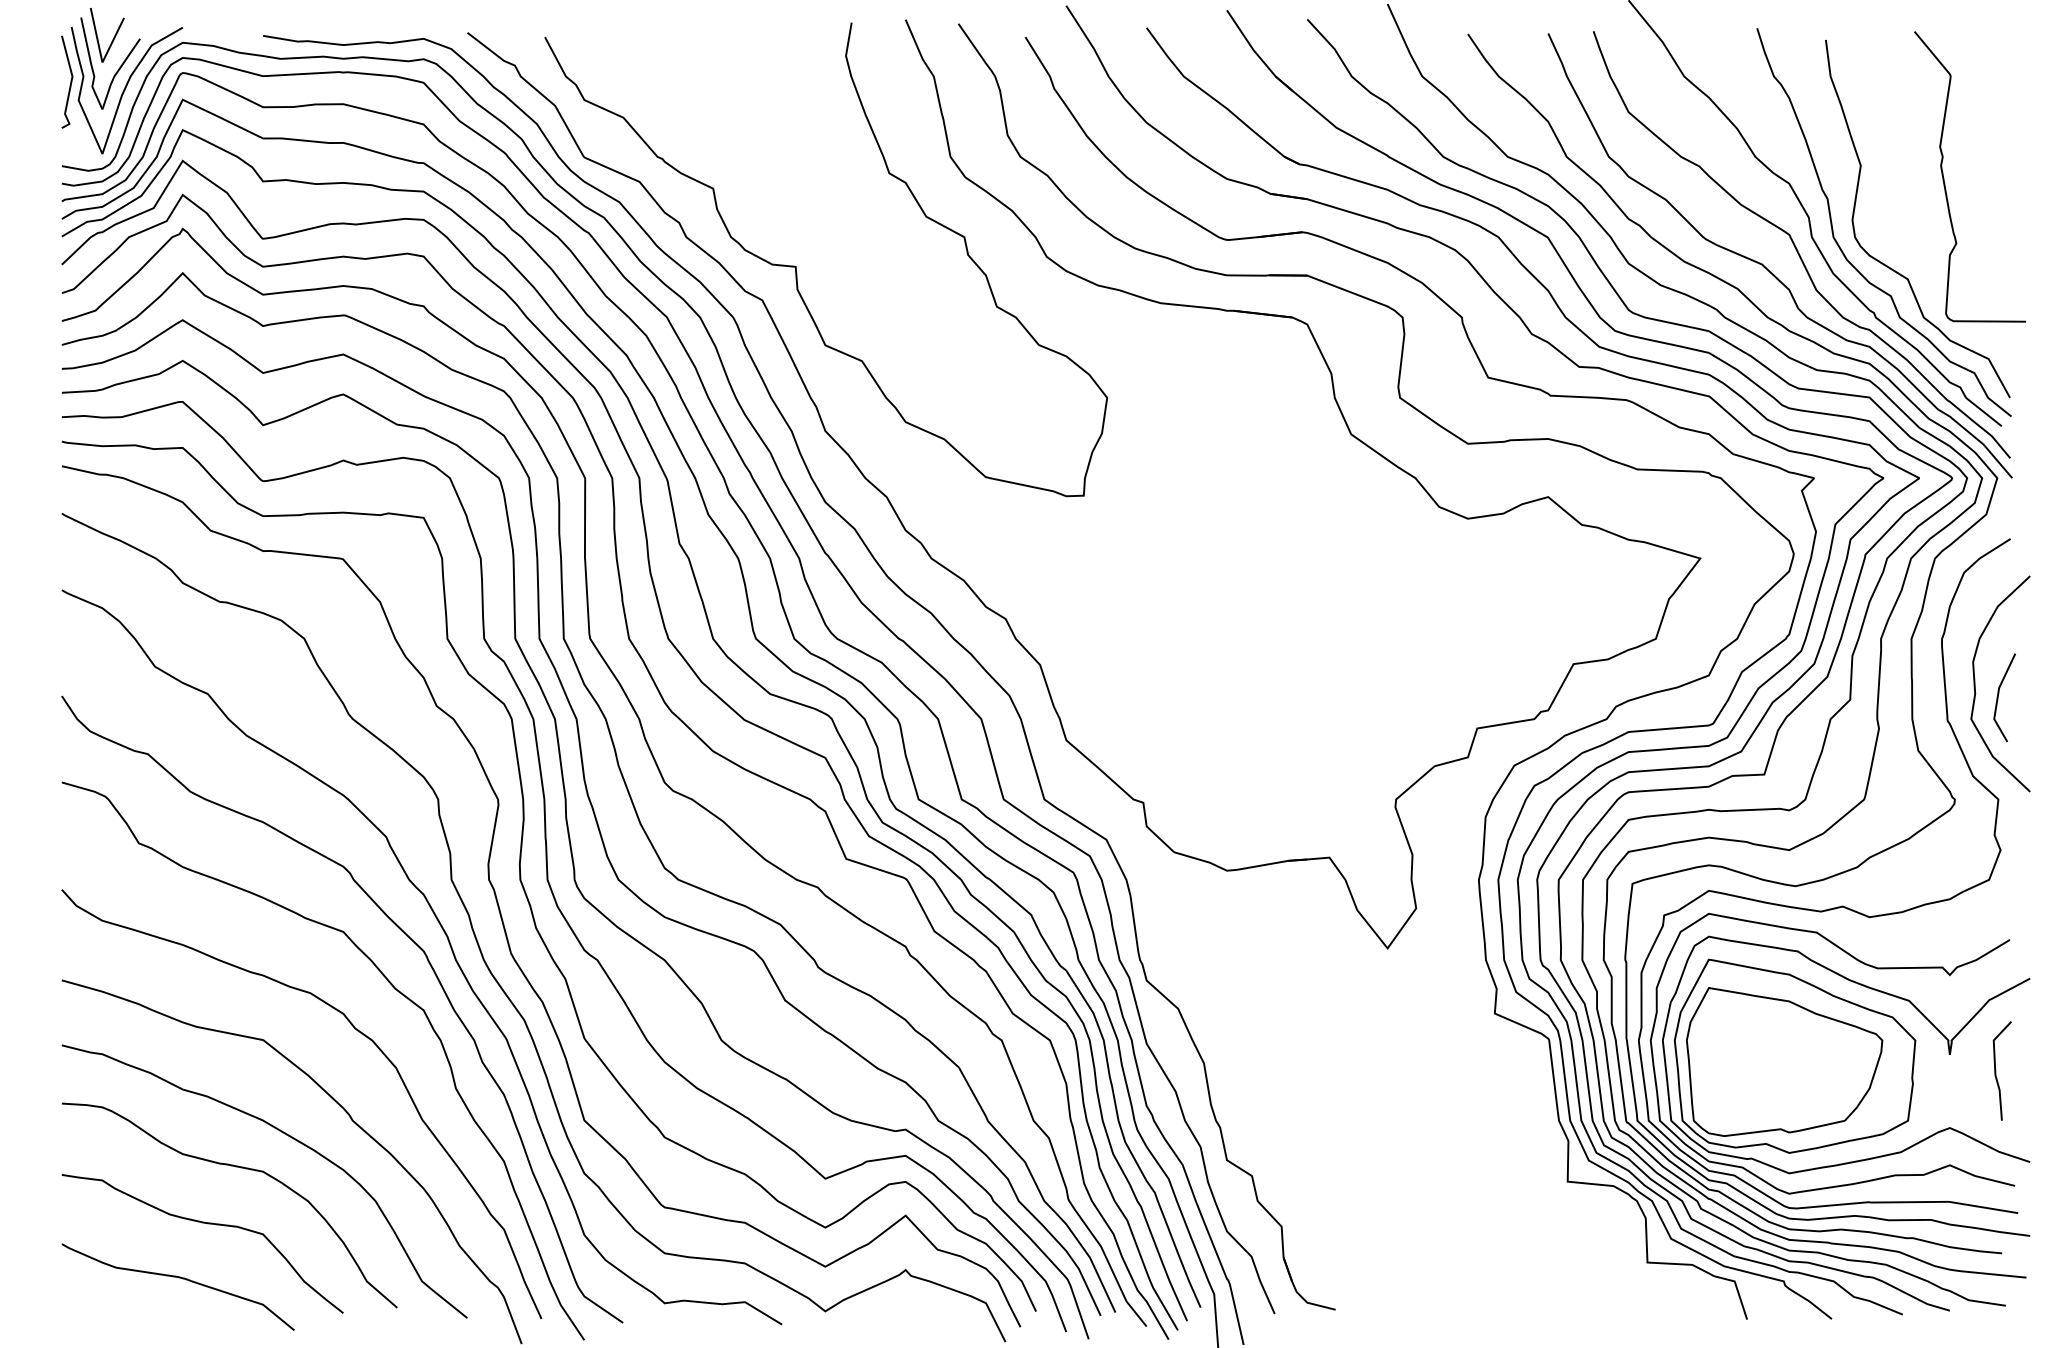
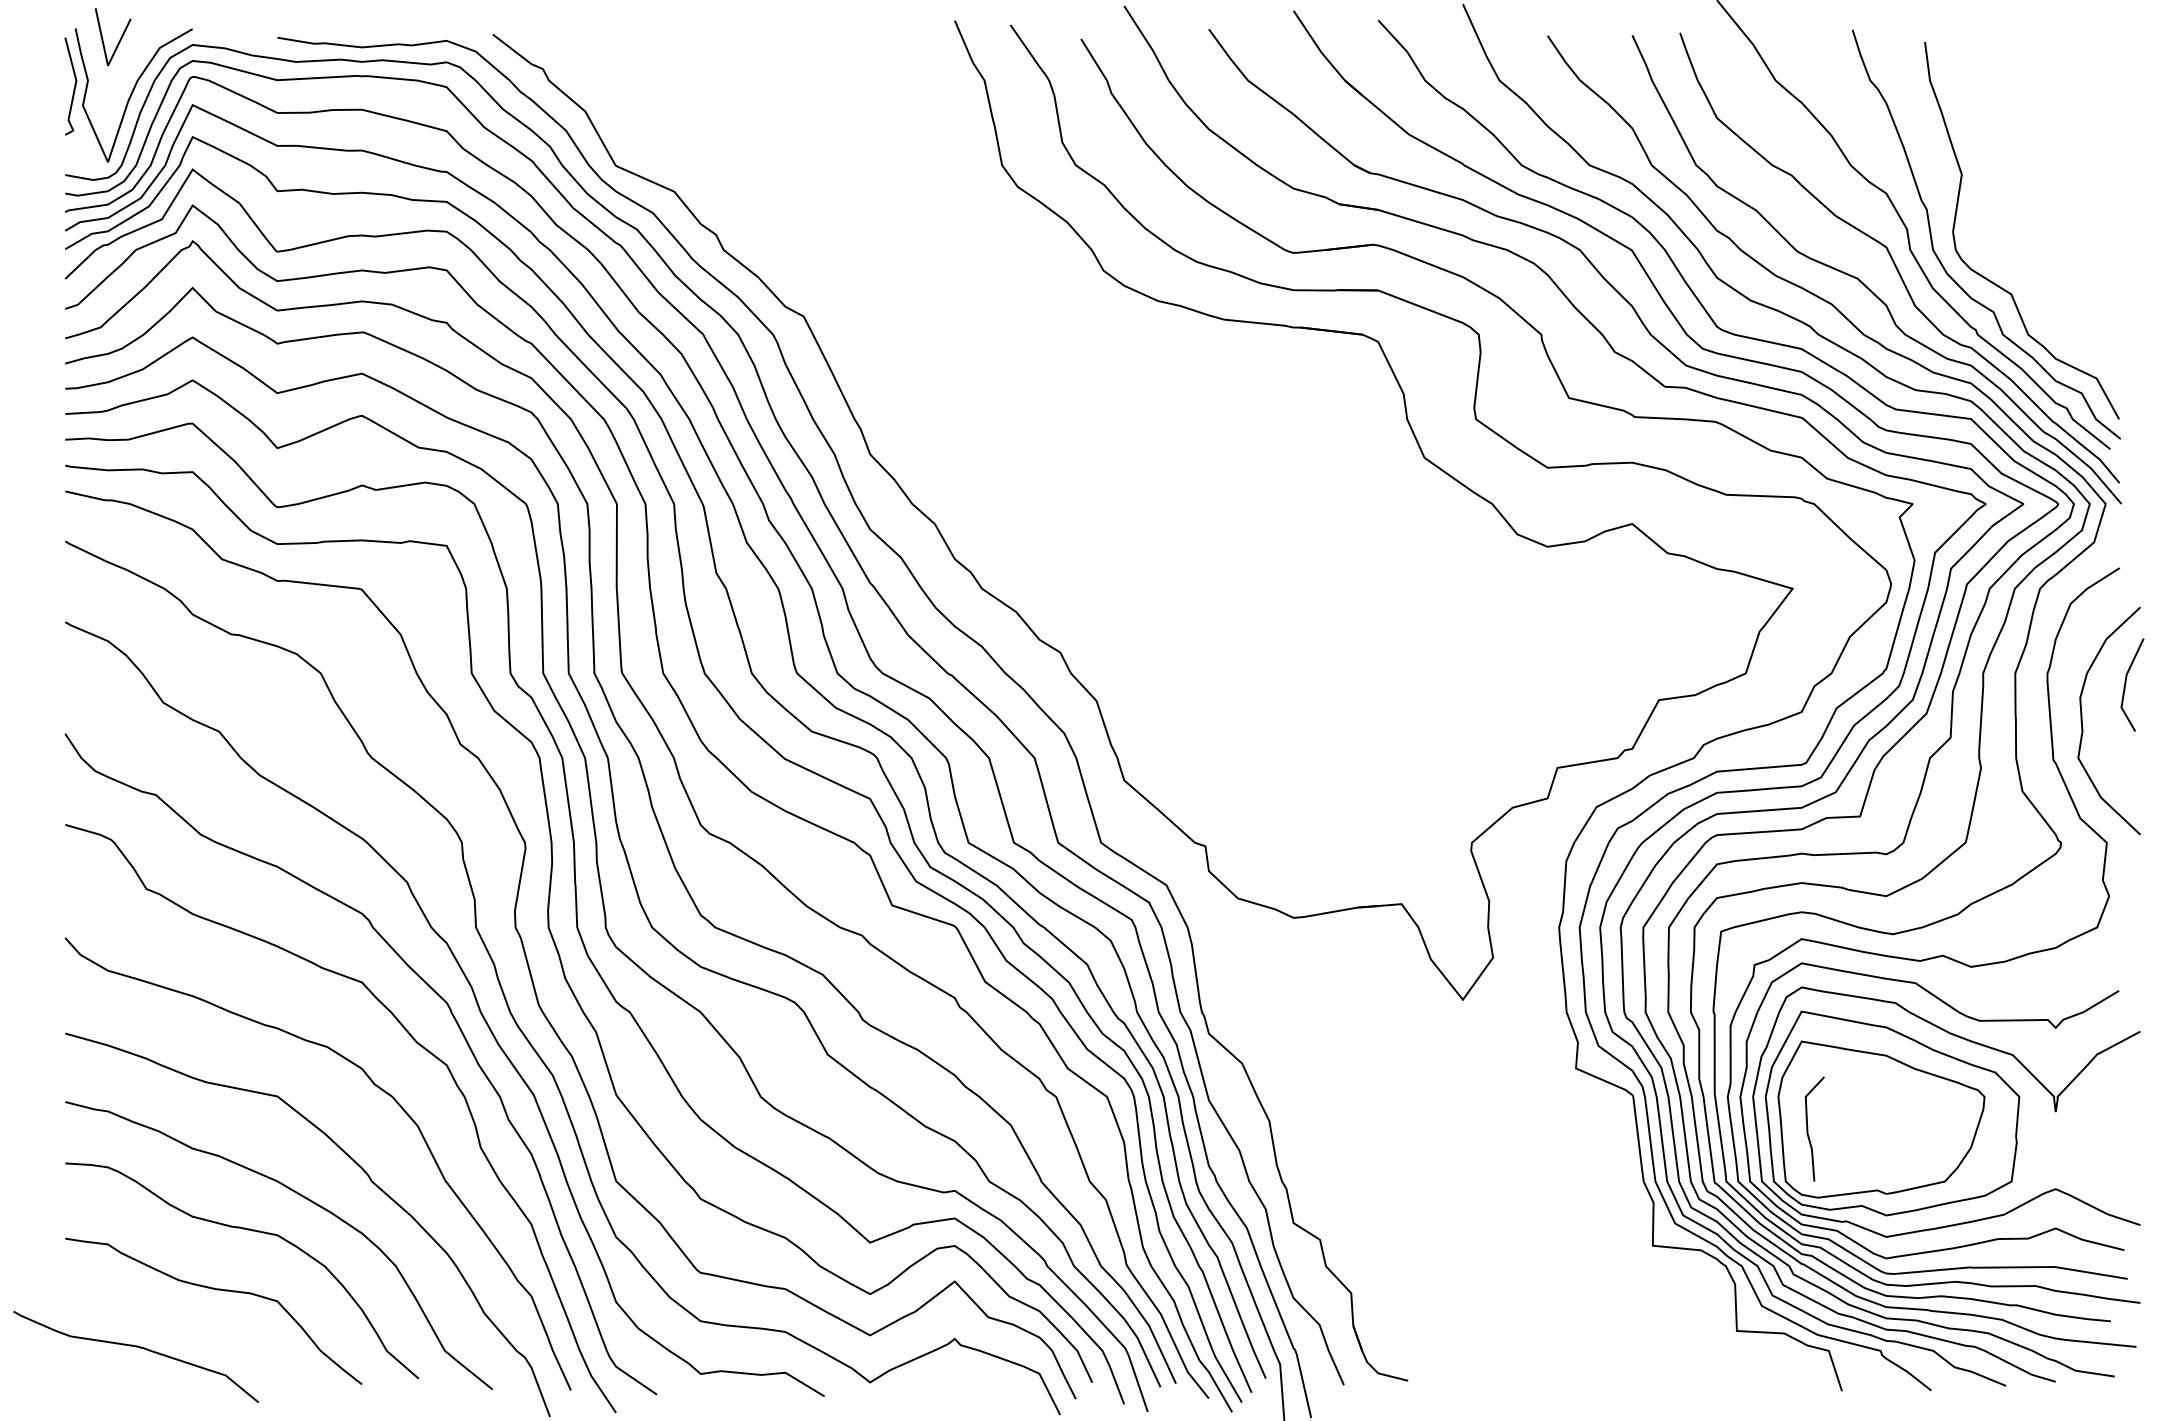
curve: (118, 68) -> (124, 72), removed
curve: (1945, 183) -> (2051, 193), removed
curve: (796, 266) -> (839, 280), removed
line: (1998, 697) -> (2125, 684), moved
line: (1996, 1070) -> (1808, 1128), moved
curve: (179, 1278) -> (137, 1347), moved

